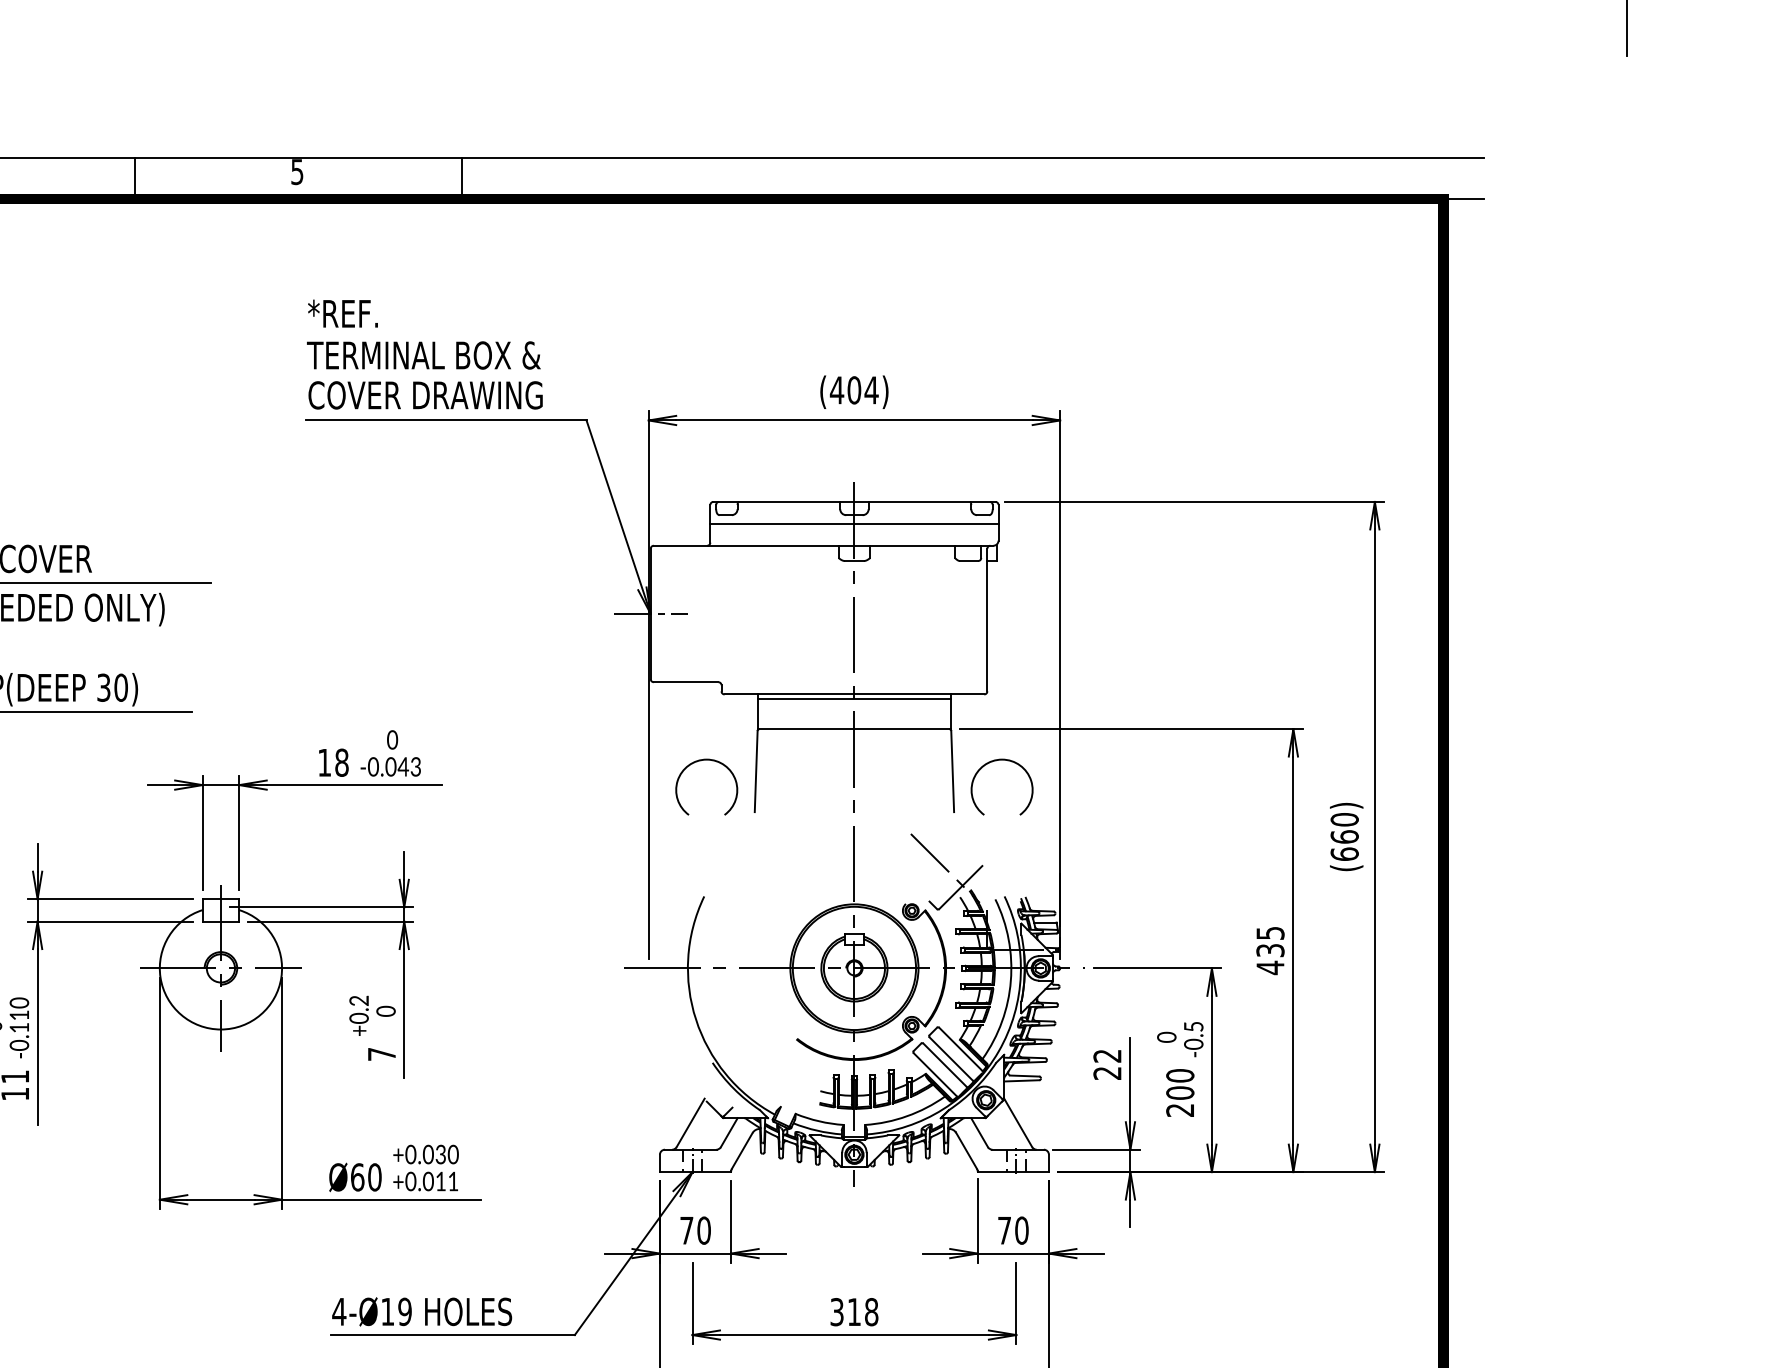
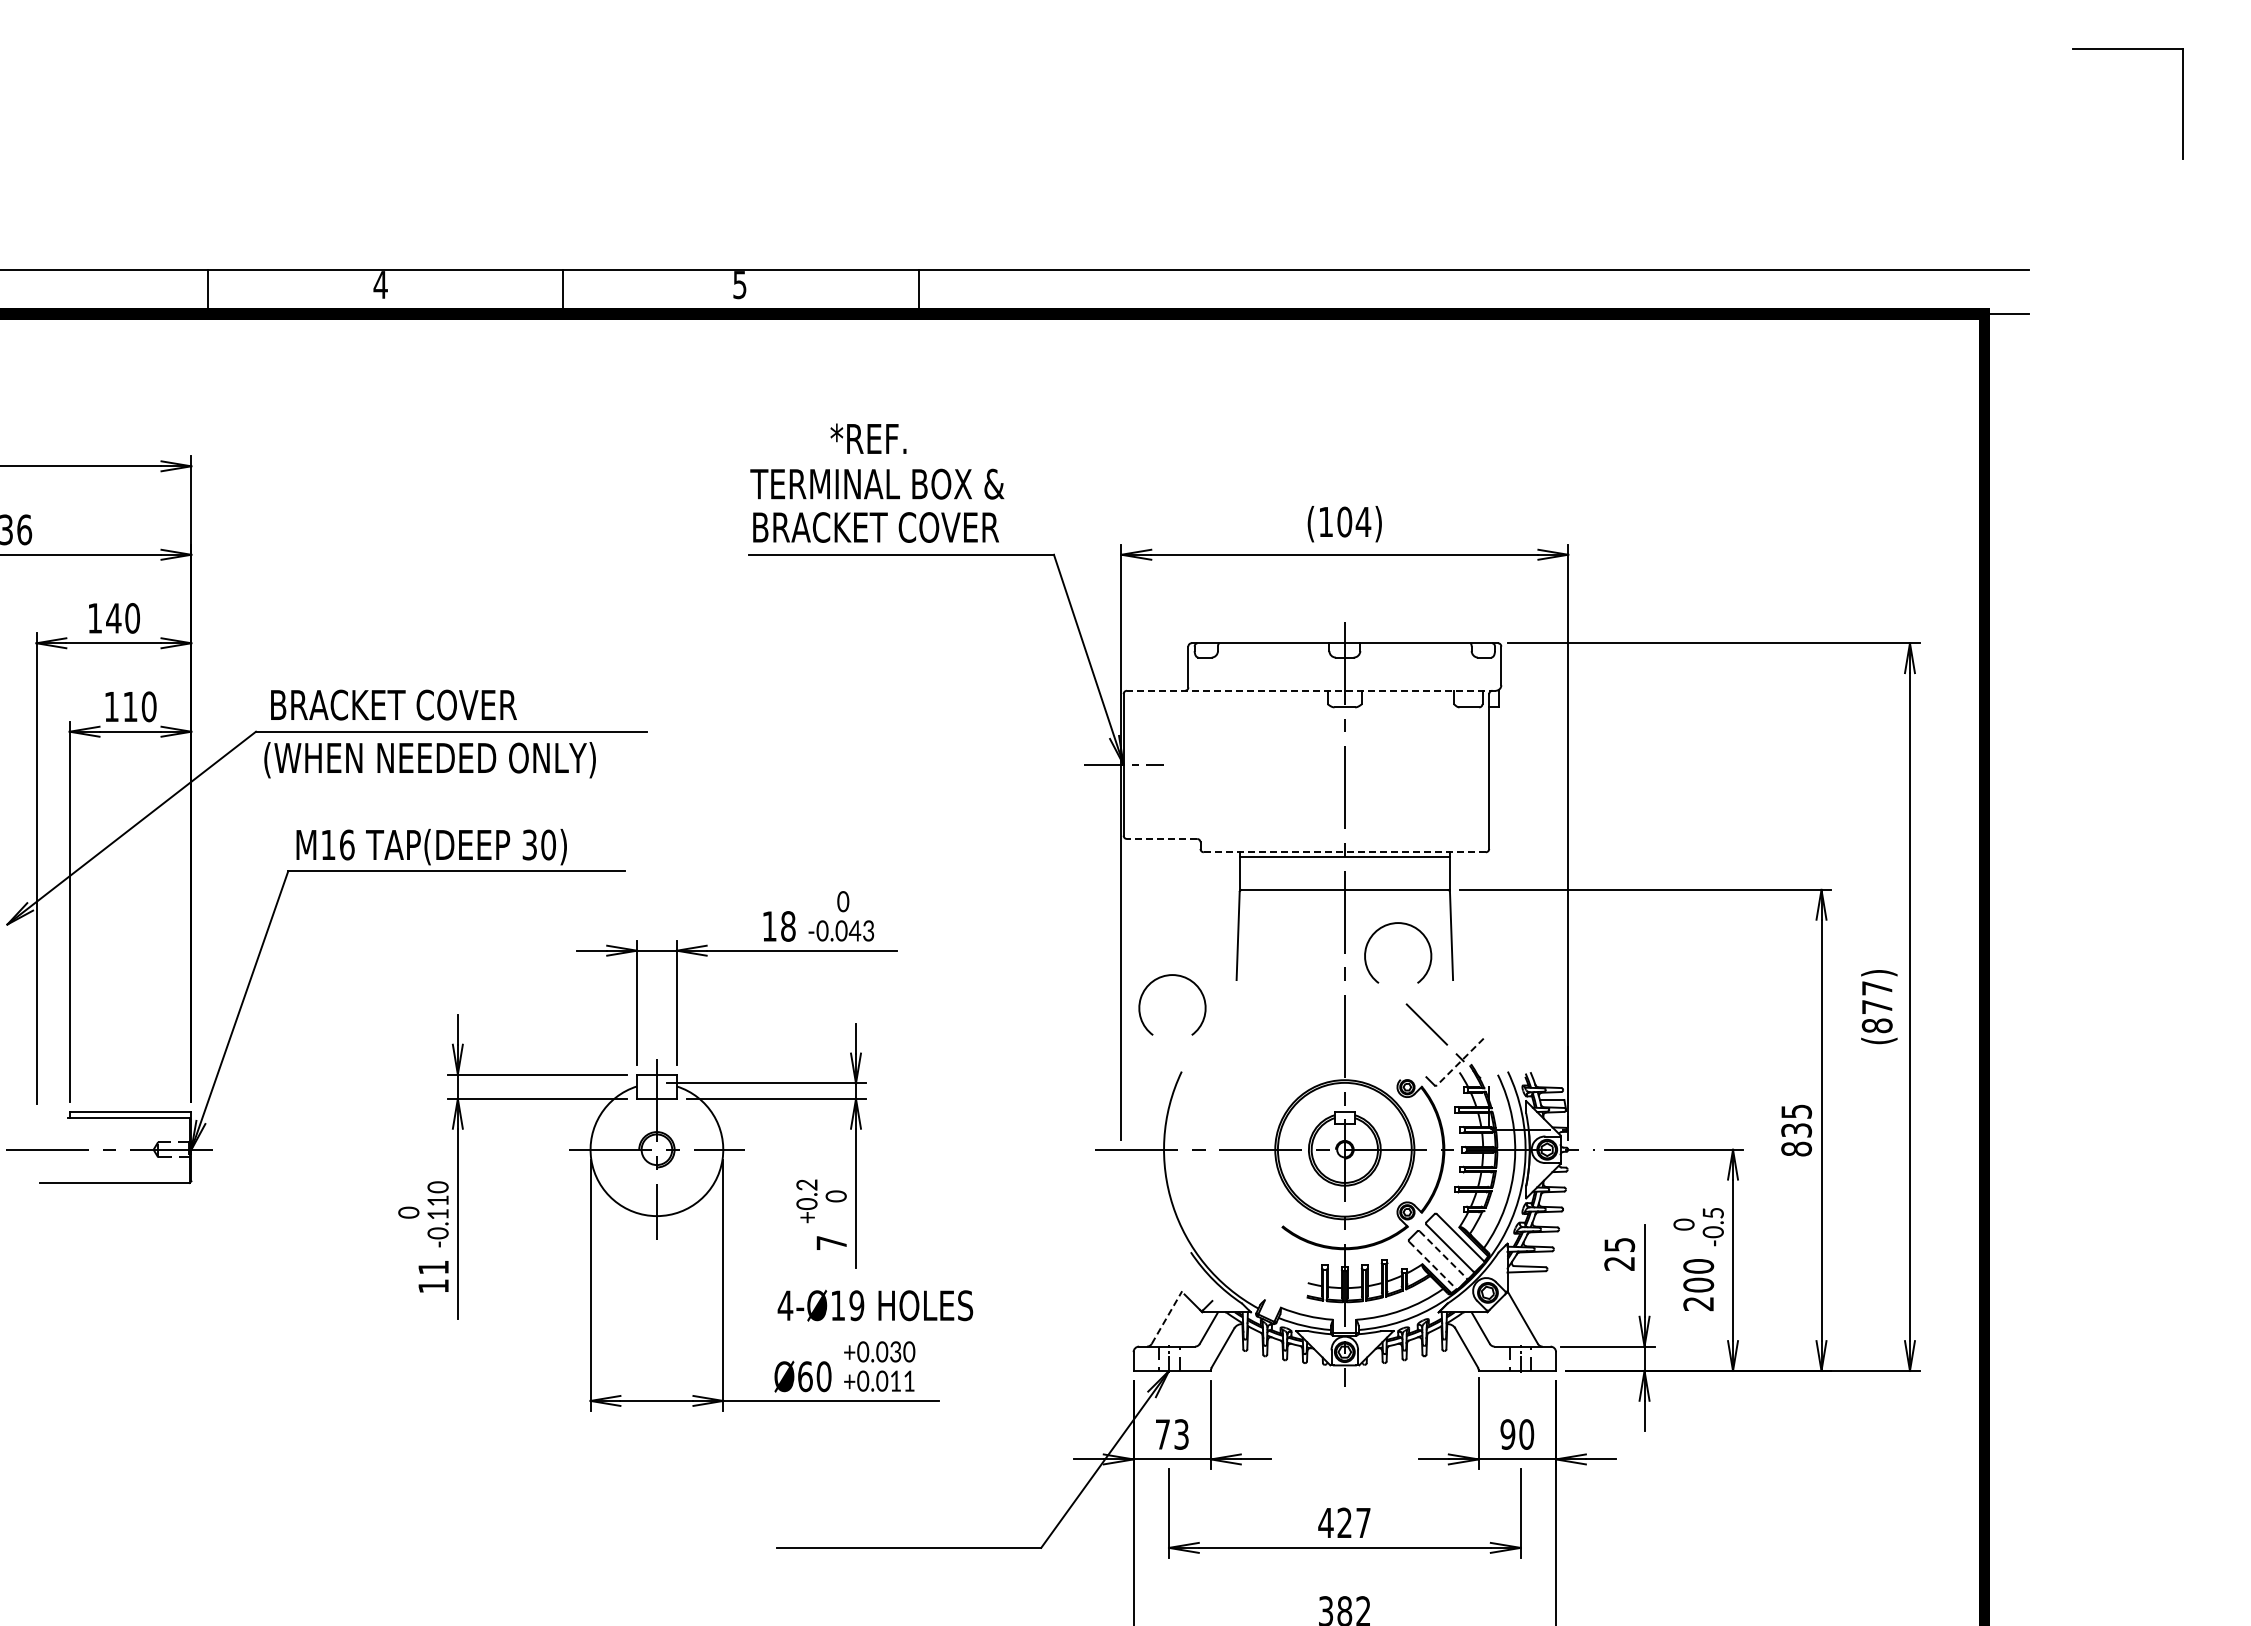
text: (343, 313) -> (868, 438), moved
text: (836, 389) -> (1325, 521), 404) -> 104)
text: (425, 395) -> (879, 527), COVER DRAWING -> BRACKET COVER
line: (854, 524) -> (1344, 667), removed
line: (822, 545) -> (1310, 690), solid -> dashed
line: (685, 682) -> (1161, 839), solid -> dashed
line: (854, 694) -> (1344, 852), solid -> dashed
arc: (704, 760) -> (1169, 976), moved
arc: (1005, 760) -> (1401, 924), moved
text: (1344, 837) -> (1876, 1007), (660) -> (877)
line: (960, 888) -> (1460, 1062), solid -> dashed
text: (1270, 968) -> (1796, 1149), 435 -> 835
text: (1107, 1056) -> (1619, 1245), 22 -> 25
line: (945, 1065) -> (1443, 1255), solid -> dashed
line: (936, 1074) -> (1433, 1265), solid -> dashed
line: (691, 1122) -> (1167, 1317), solid -> dashed
text: (704, 1230) -> (1181, 1434), 70 -> 73
text: (1004, 1230) -> (1507, 1434), 70 -> 90
text: (422, 1311) -> (875, 1305), moved
text: (854, 1311) -> (1344, 1522), 318 -> 427

